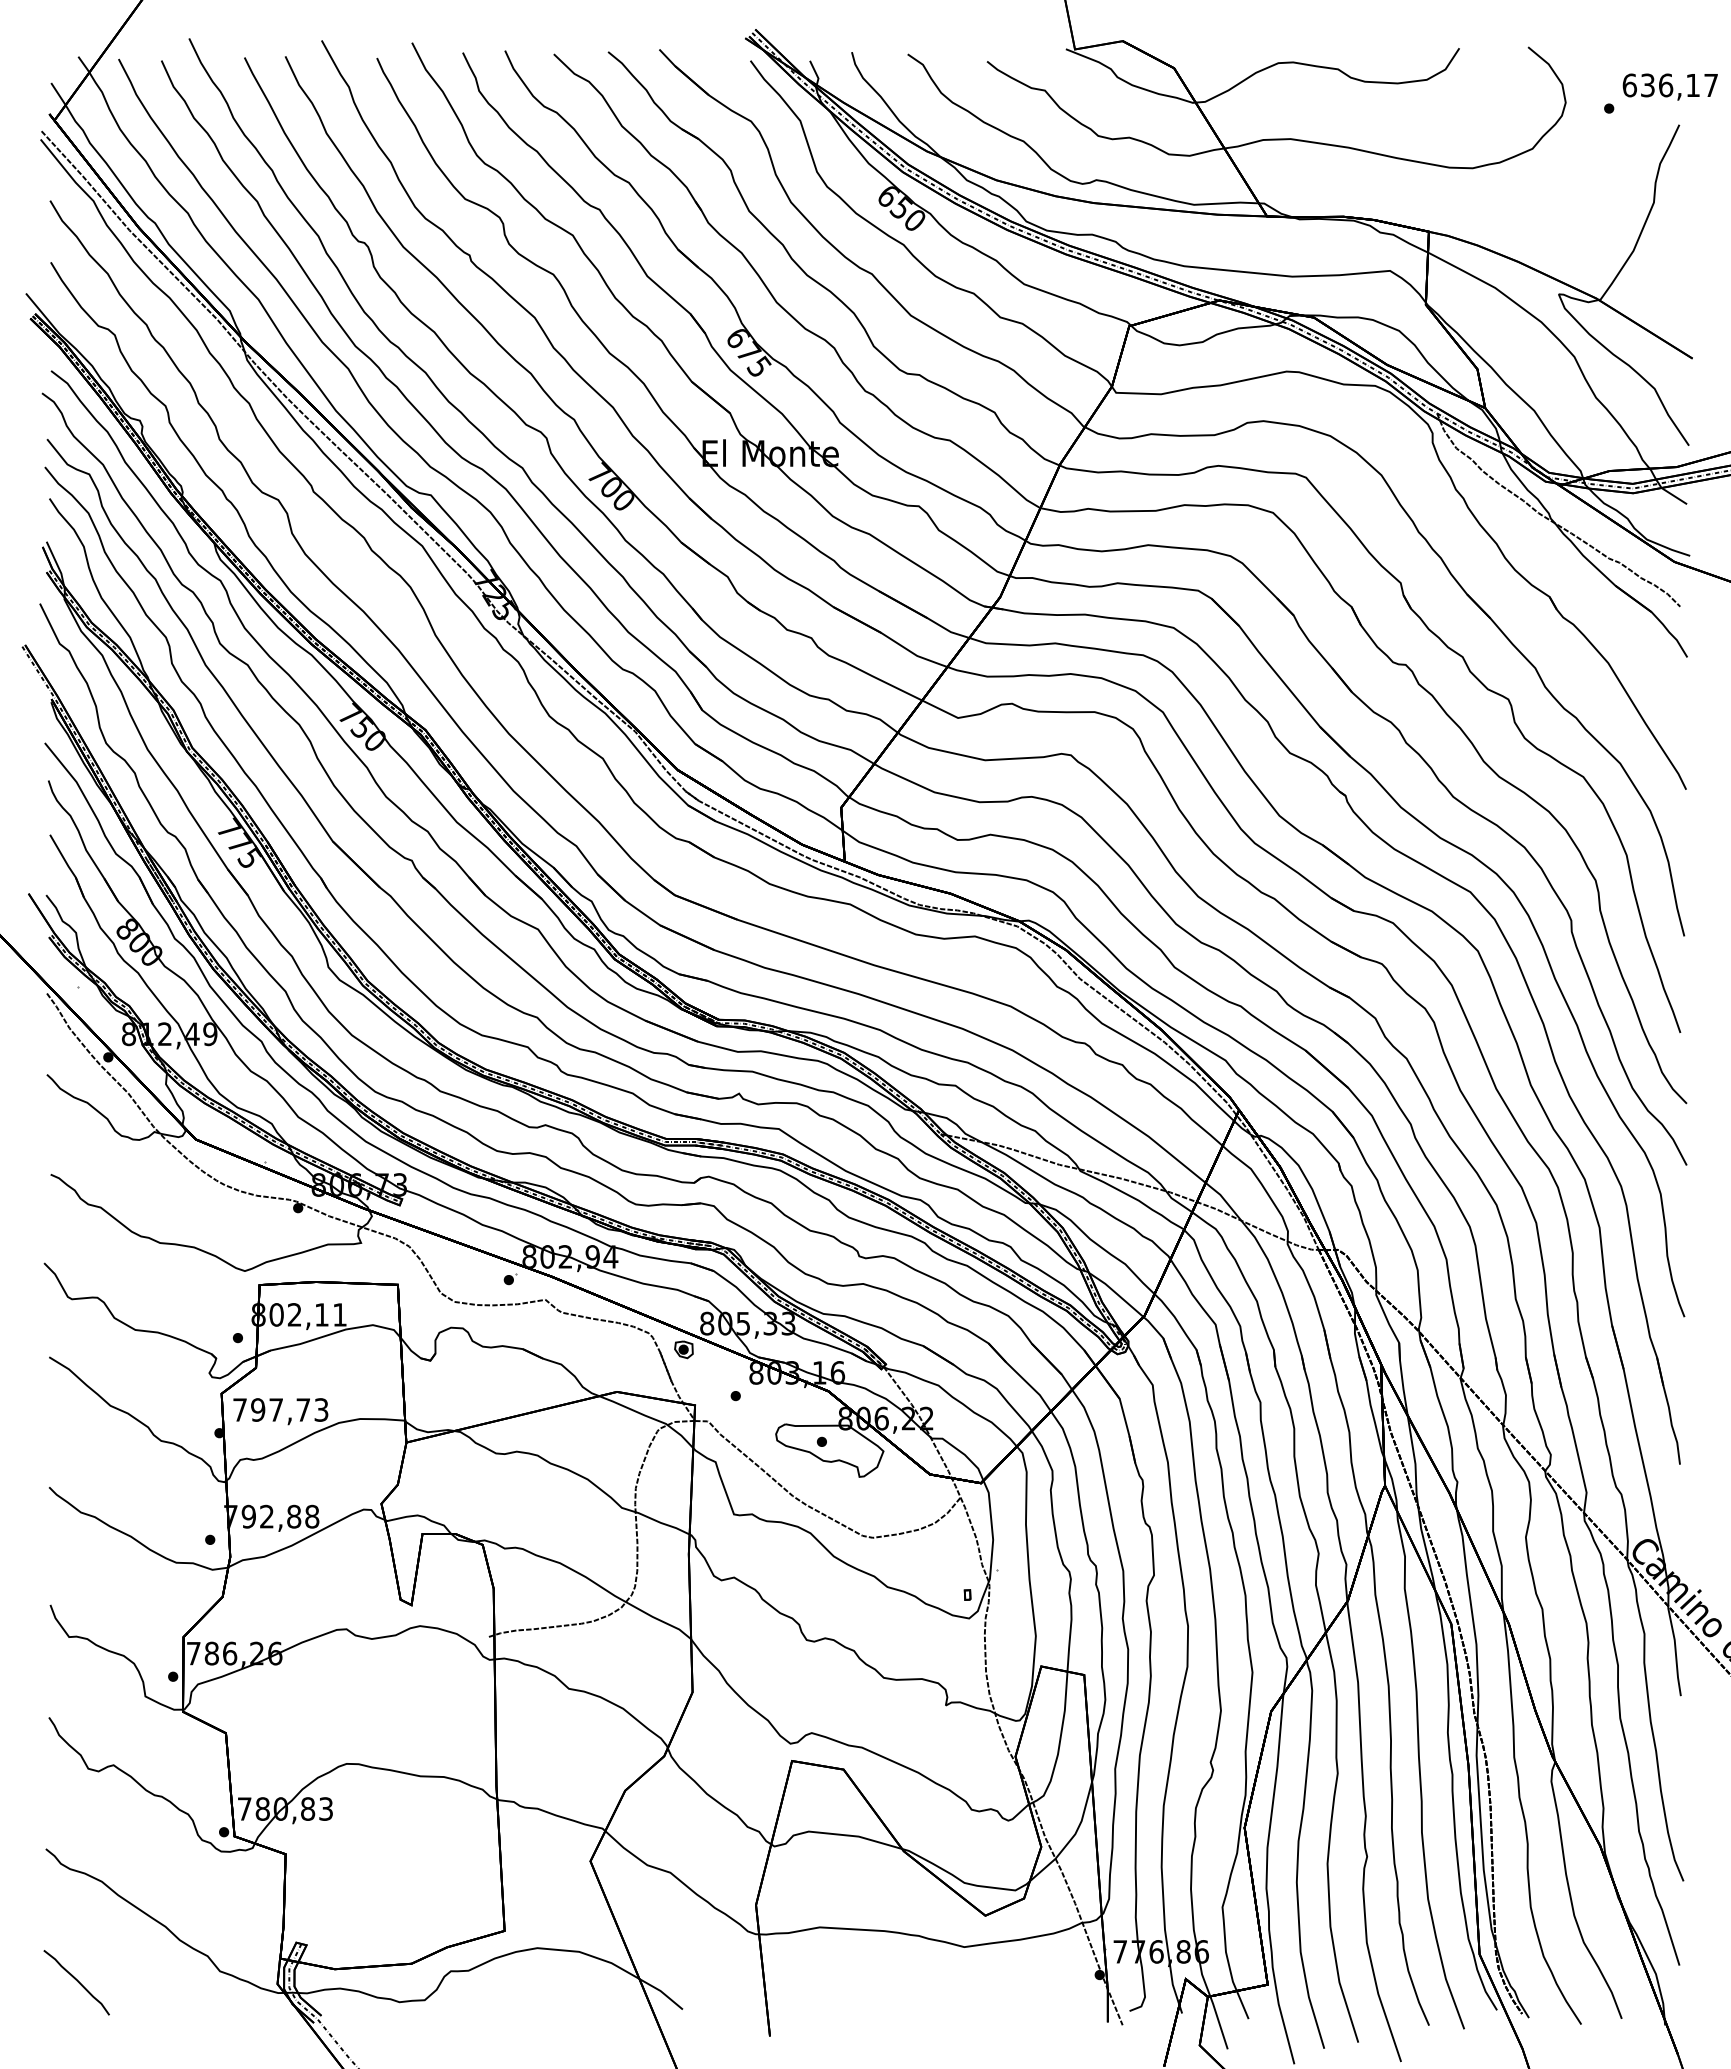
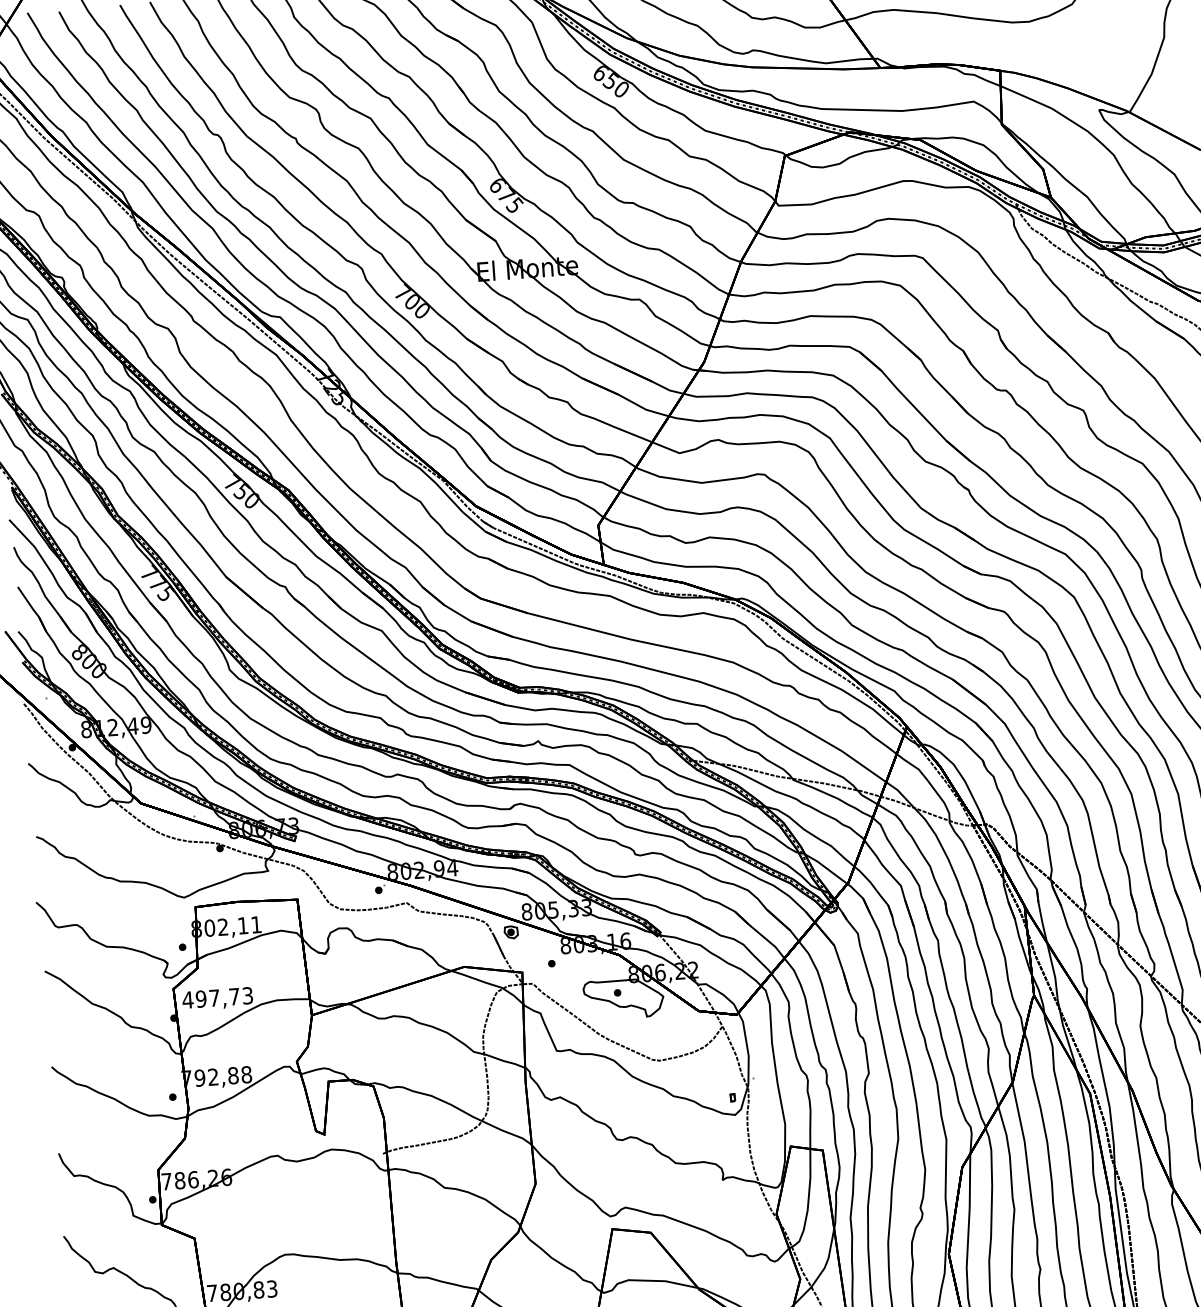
text: (239, 1409) -> (187, 999), 797,73 -> 497,73

